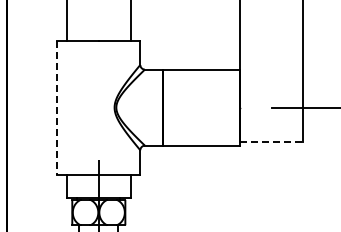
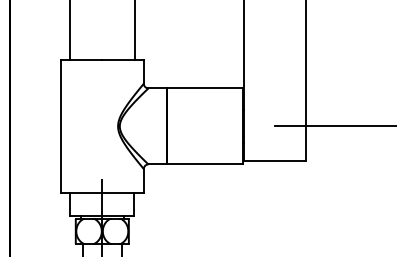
line: (57, 107) -> (60, 126), dashed -> solid
line: (272, 142) -> (275, 161), dashed -> solid

